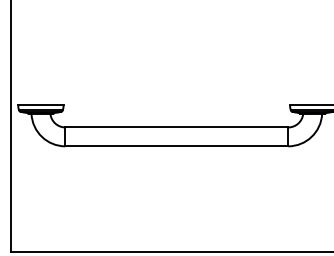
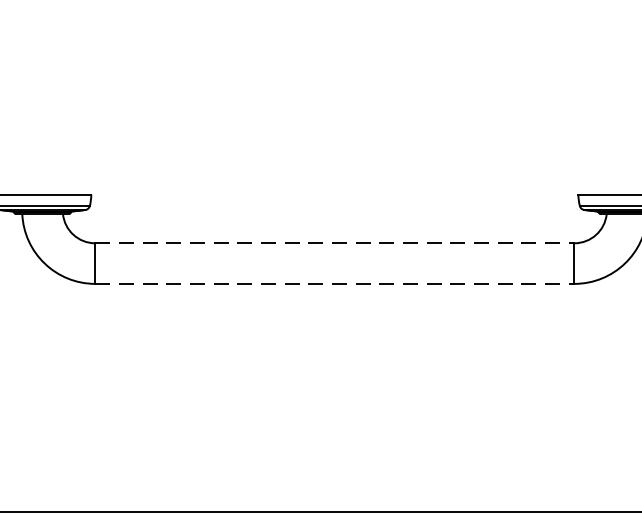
line: (177, 127) -> (336, 243), solid -> dashed
line: (177, 146) -> (336, 284), solid -> dashed

